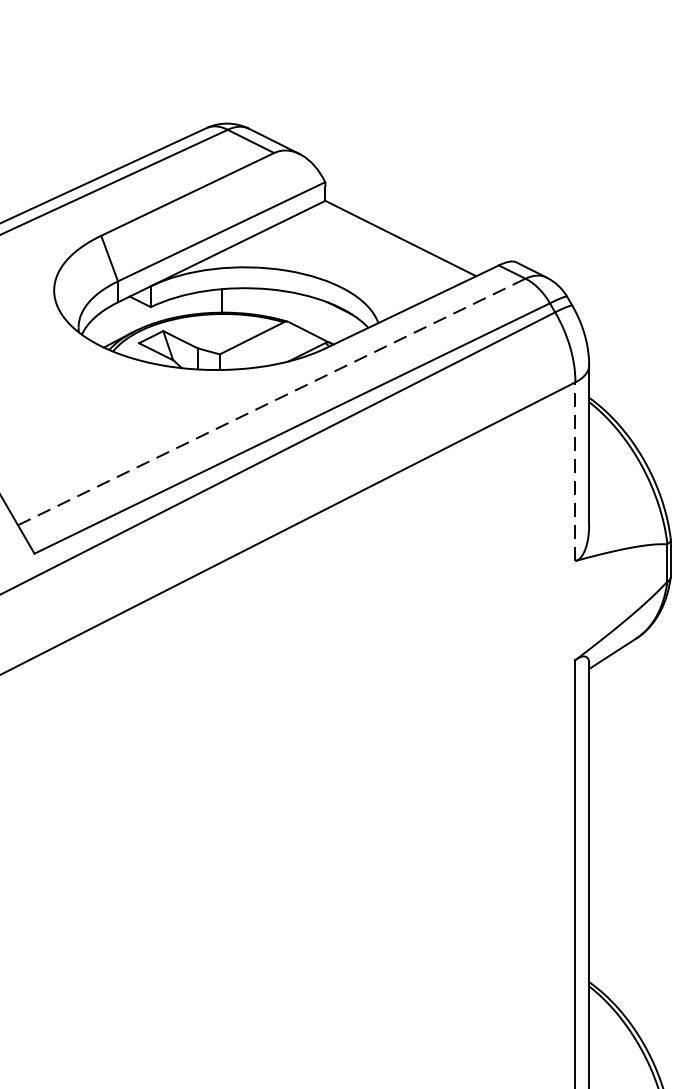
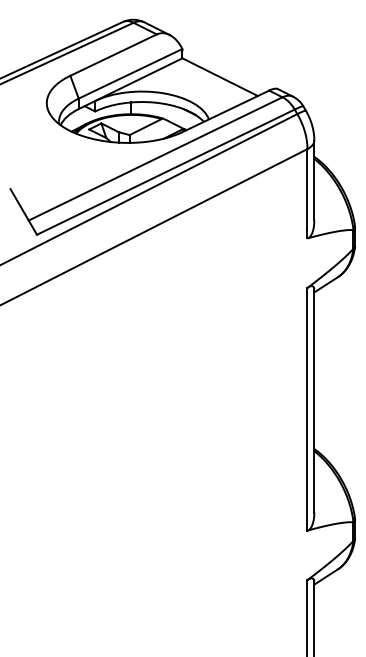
line: (273, 401) -> (156, 158), dashed -> solid
line: (575, 471) -> (307, 193), dashed -> solid

